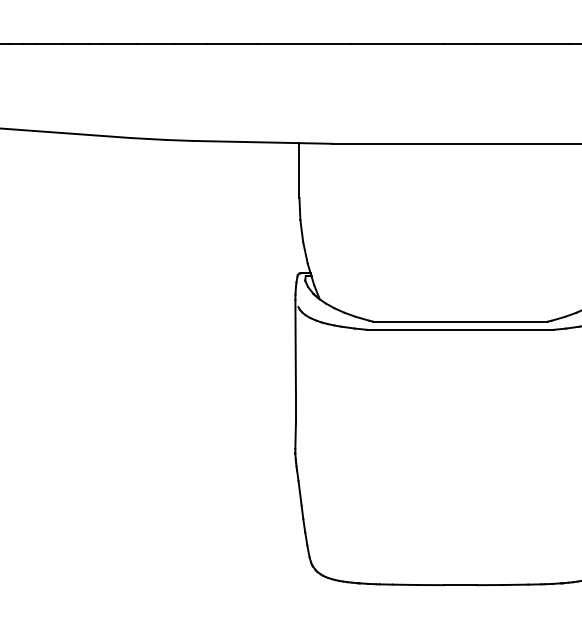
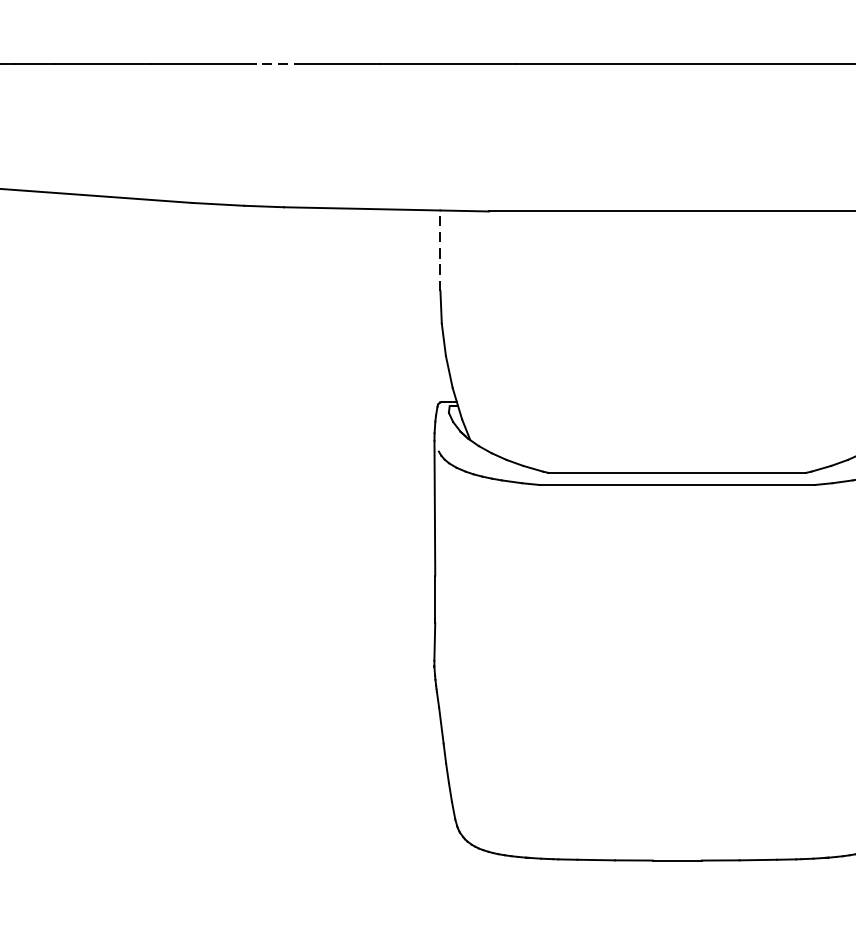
line: (190, 43) -> (280, 63), solid -> dashed
line: (299, 169) -> (440, 249), solid -> dashed

